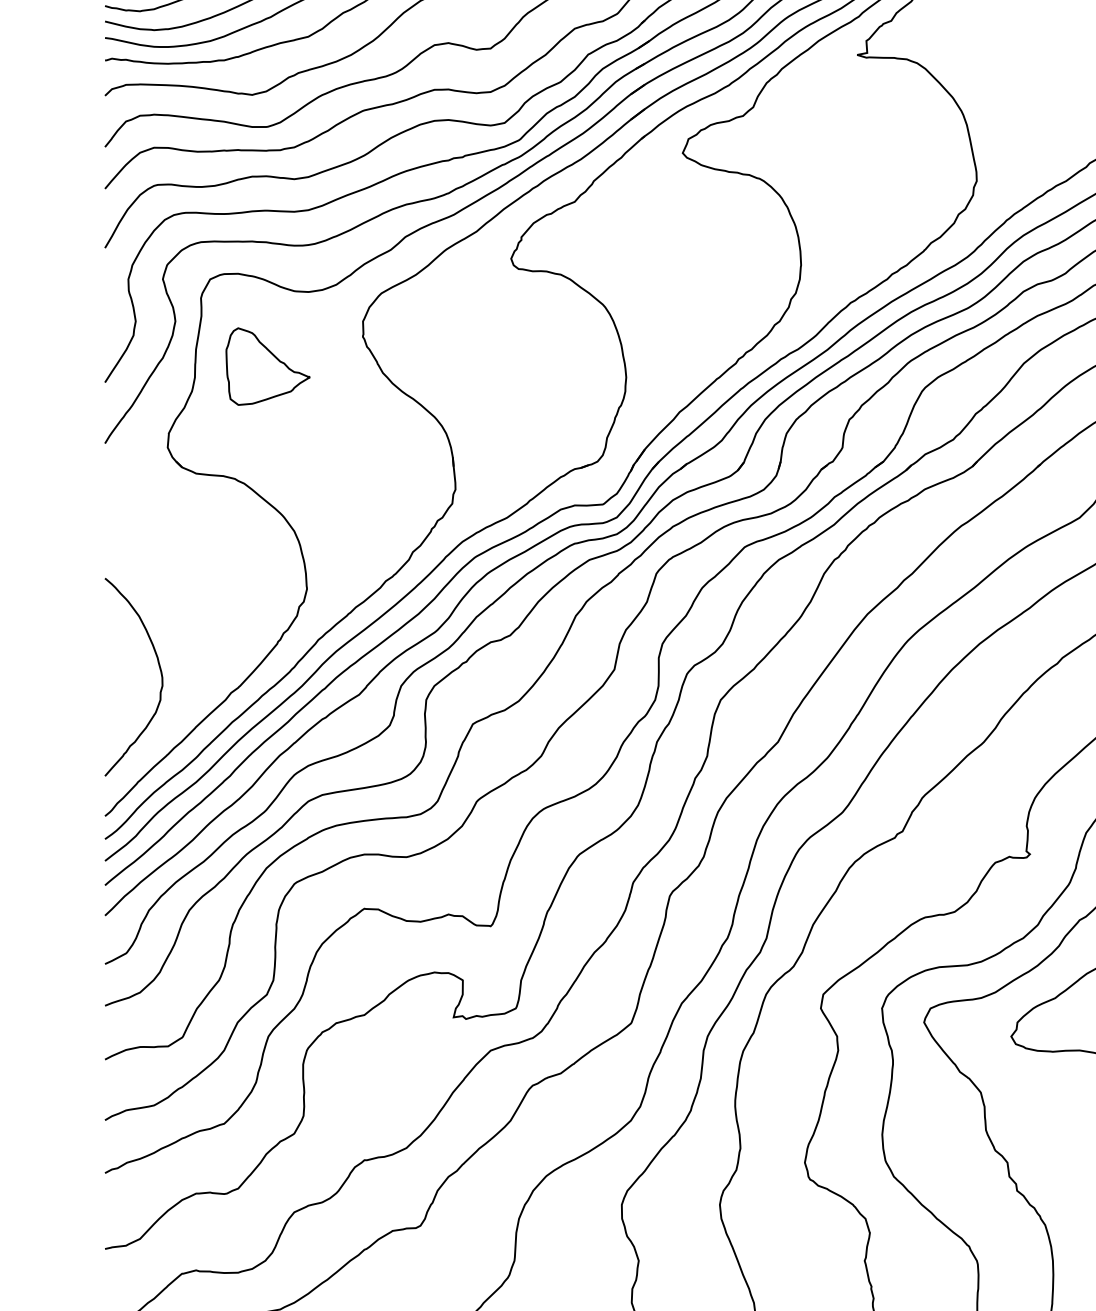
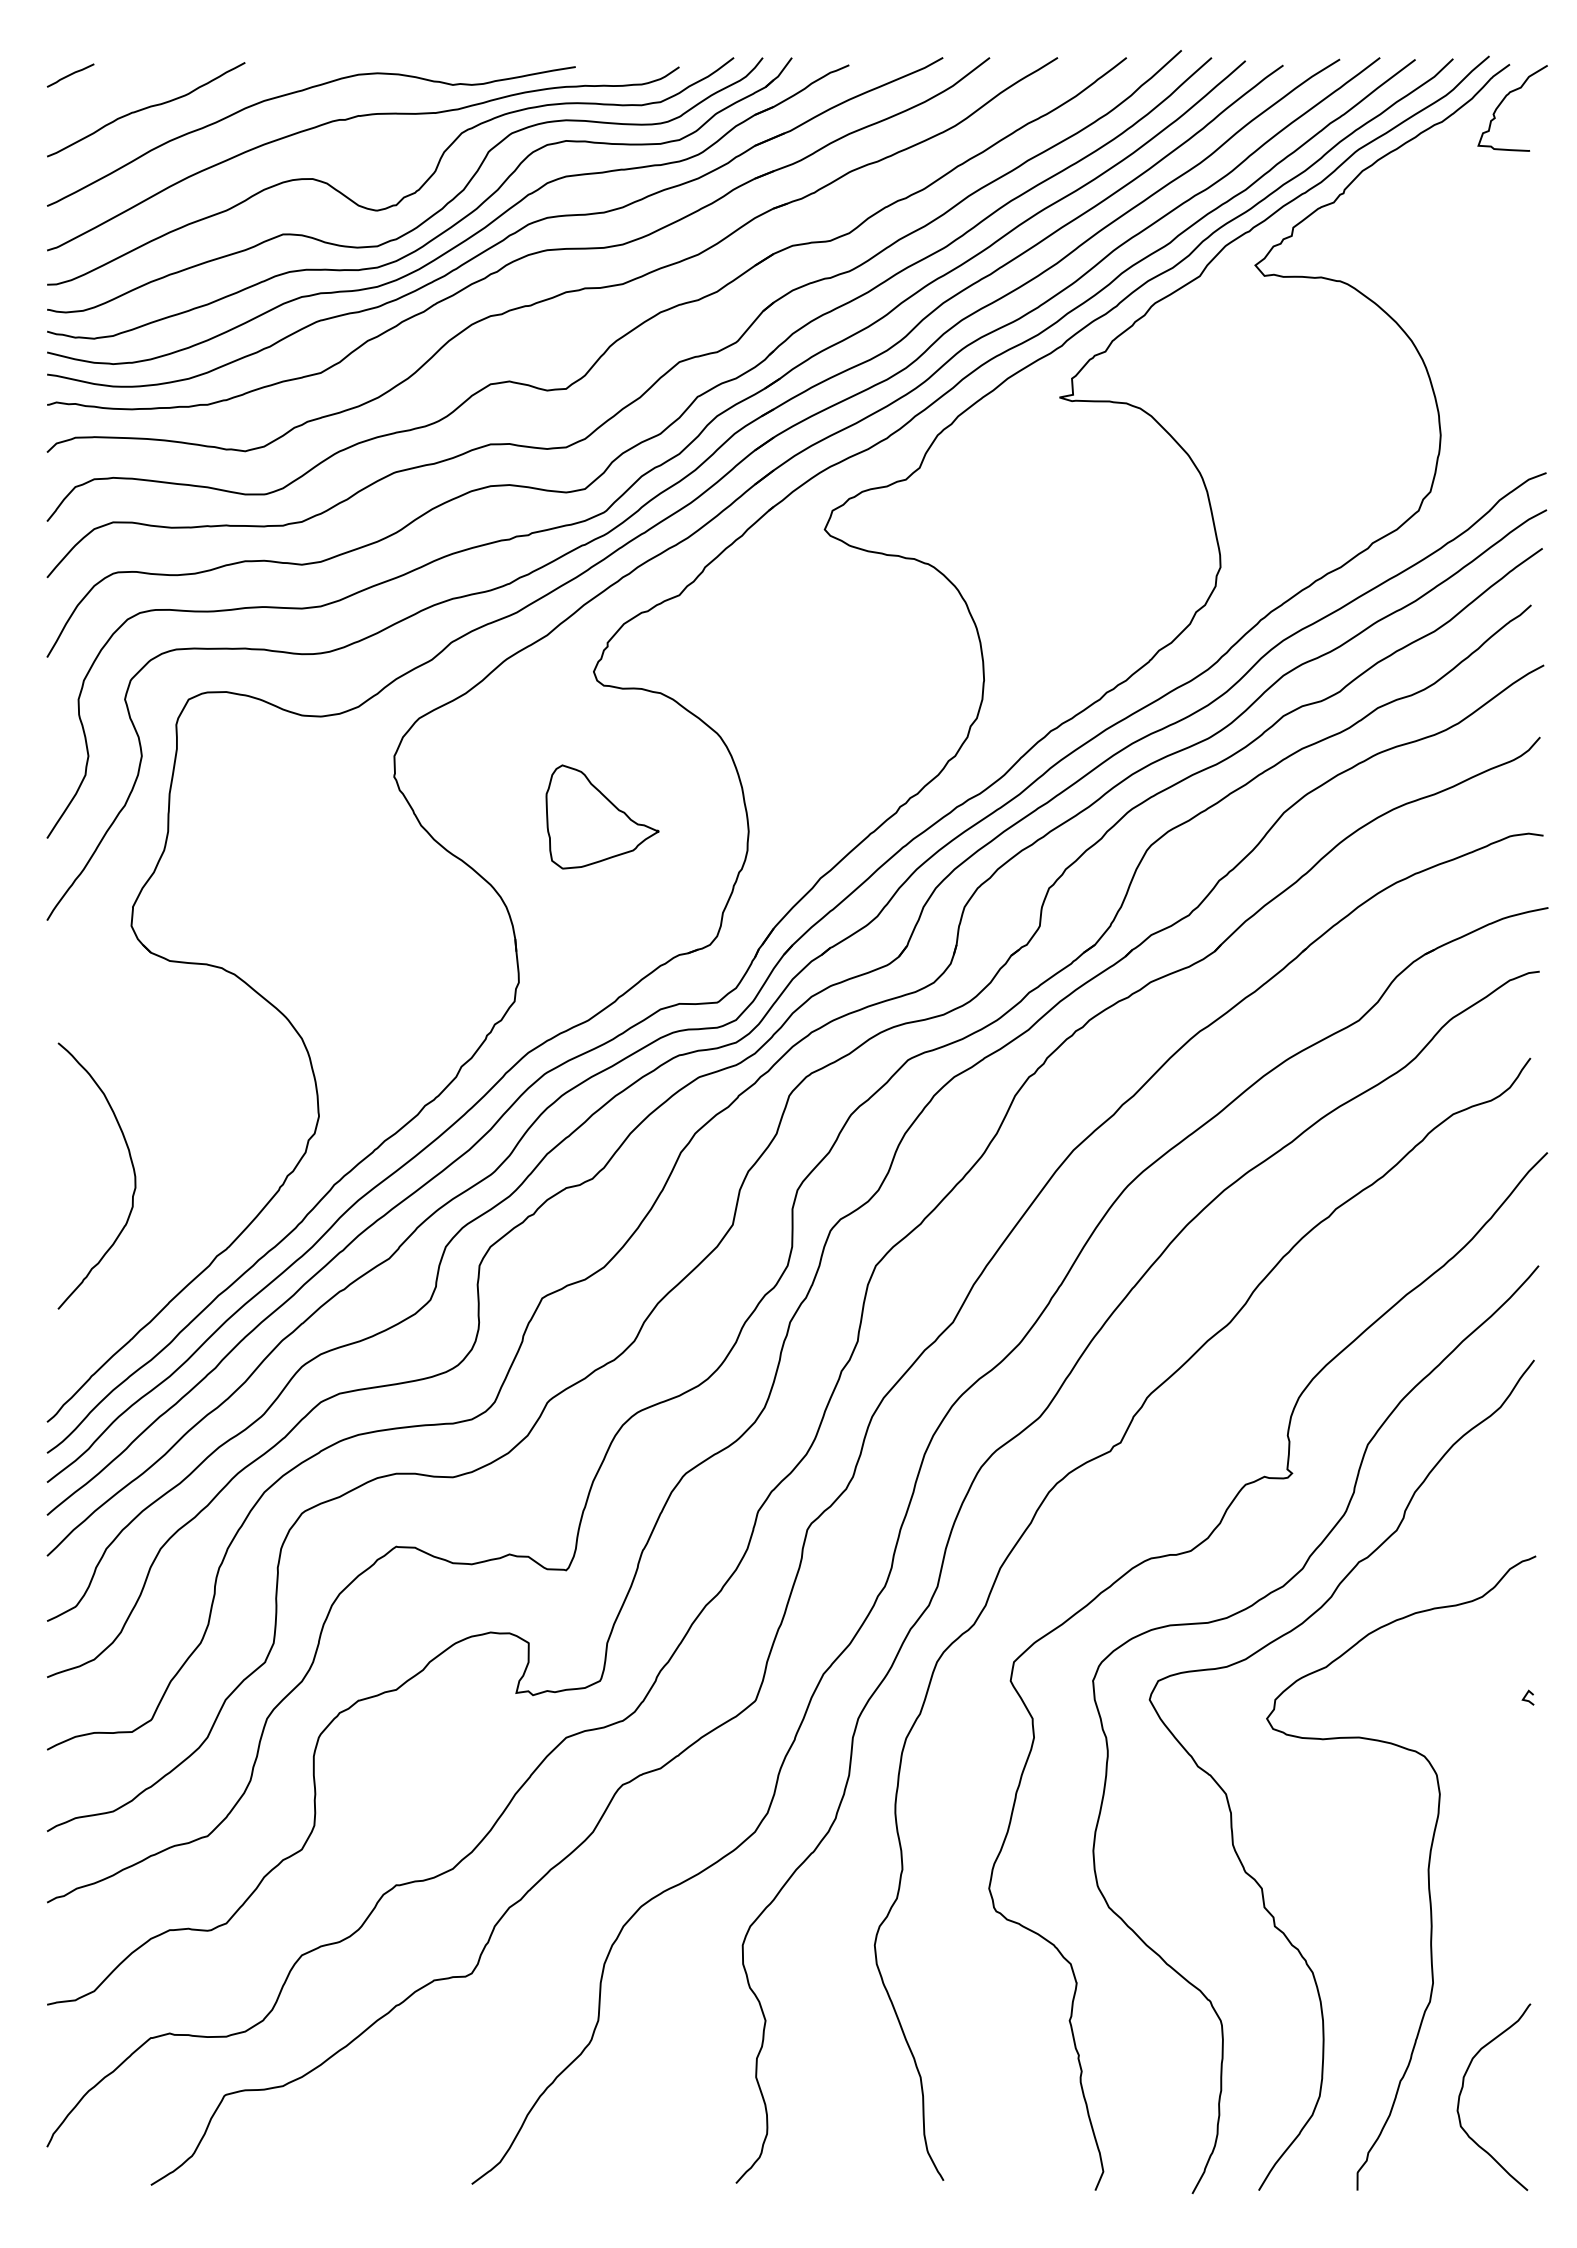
part: (268, 366) -> (602, 816), moved
curve: (160, 671) -> (132, 1168), moved

